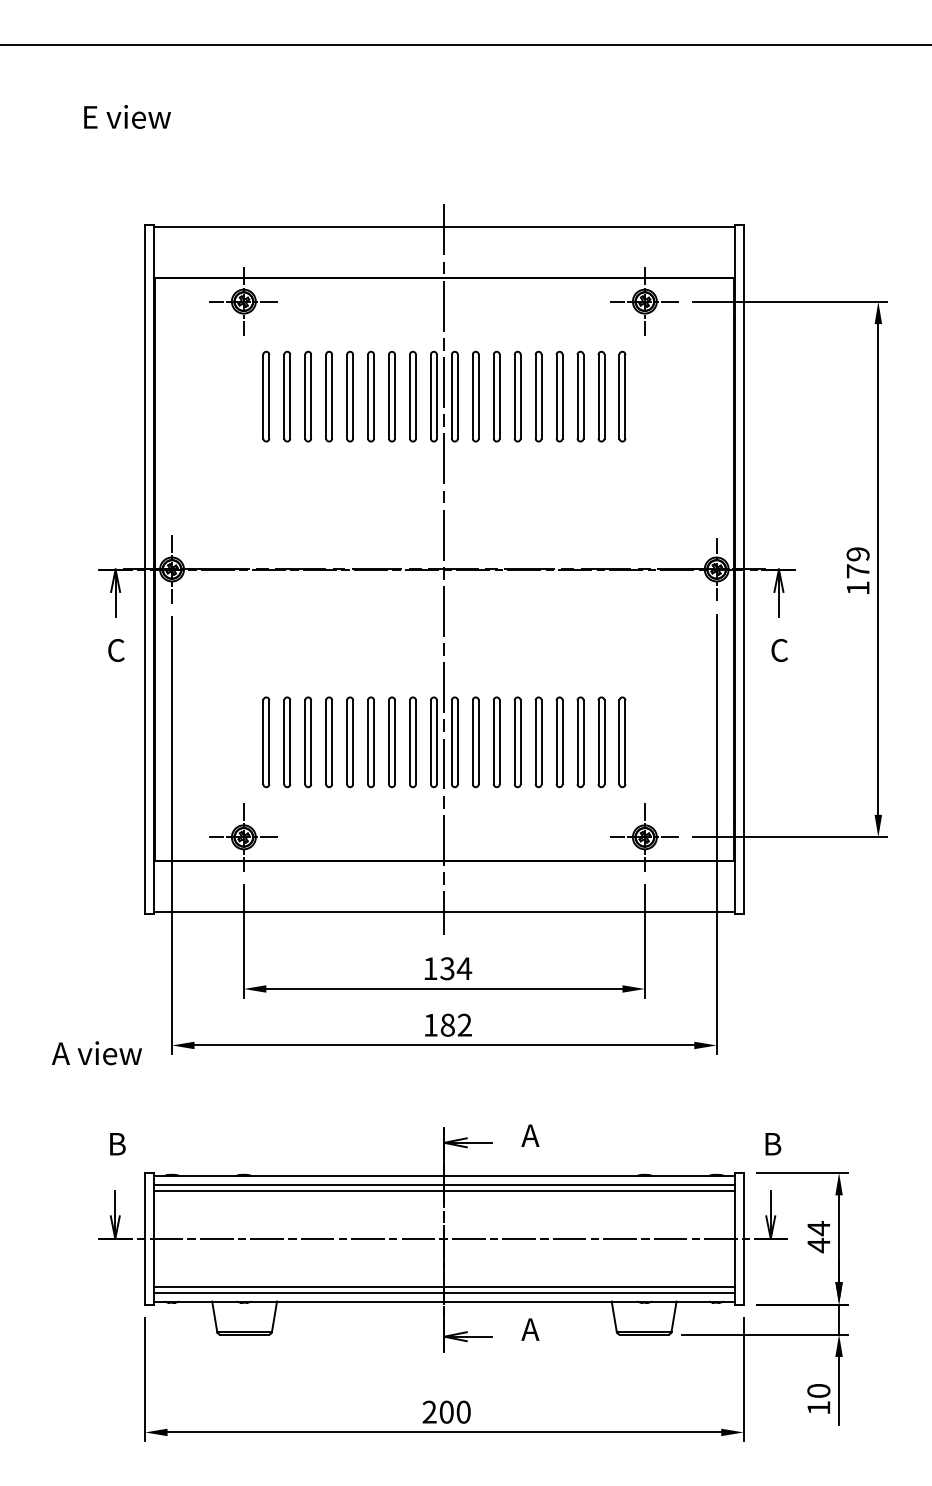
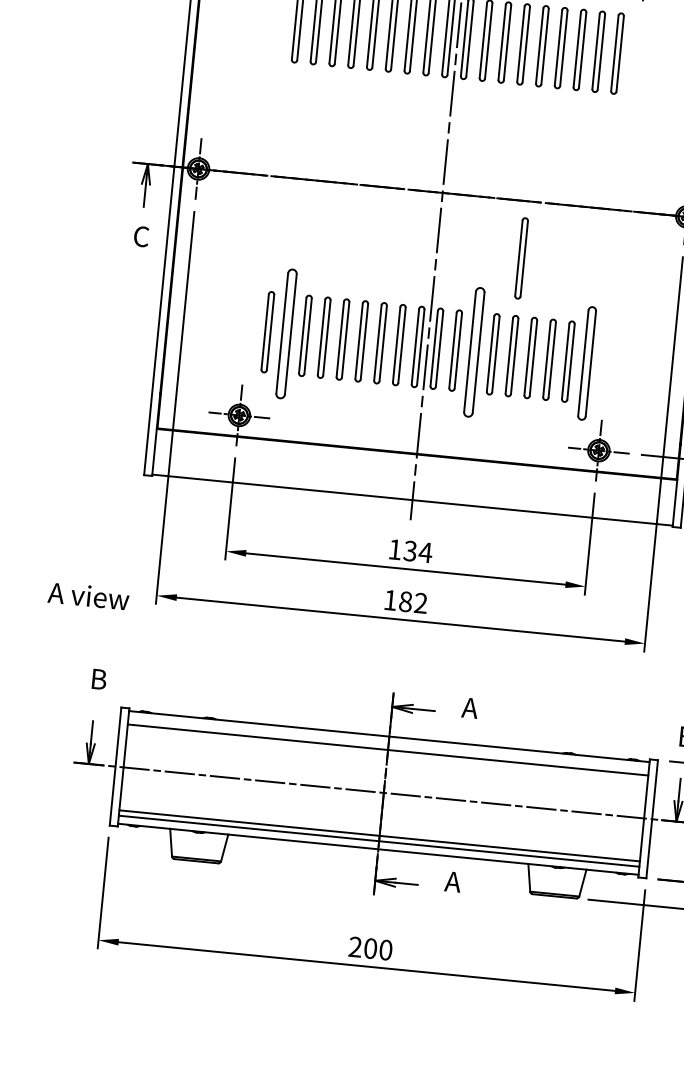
part: (538, 633) -> (521, 258), added
part: (287, 742) -> (286, 334), size x1.6
part: (496, 742) -> (474, 352), size x1.6
part: (622, 742) -> (587, 363), size x1.4
line: (444, 1184) -> (388, 744), removed

